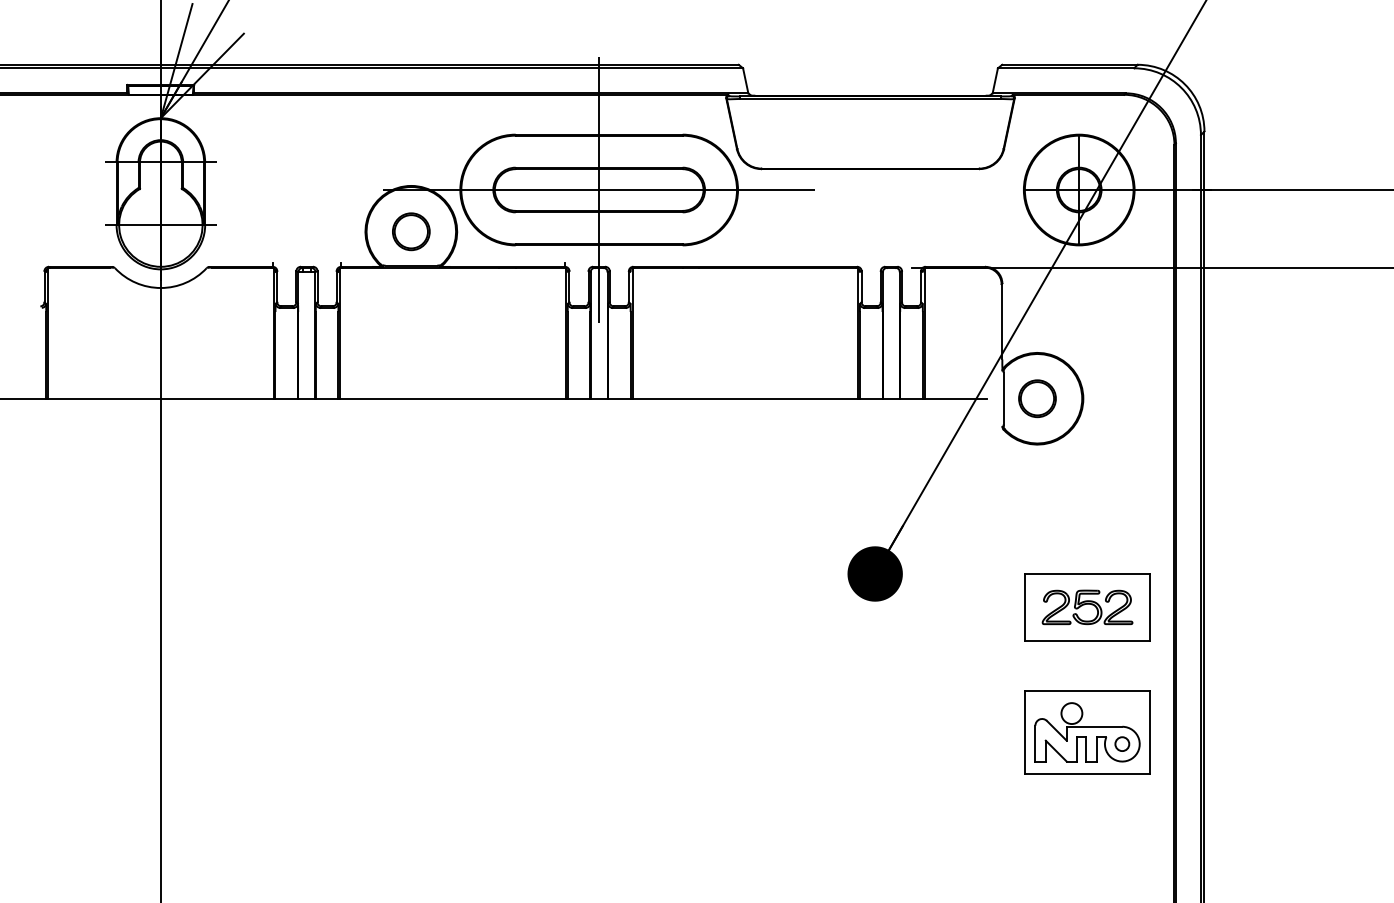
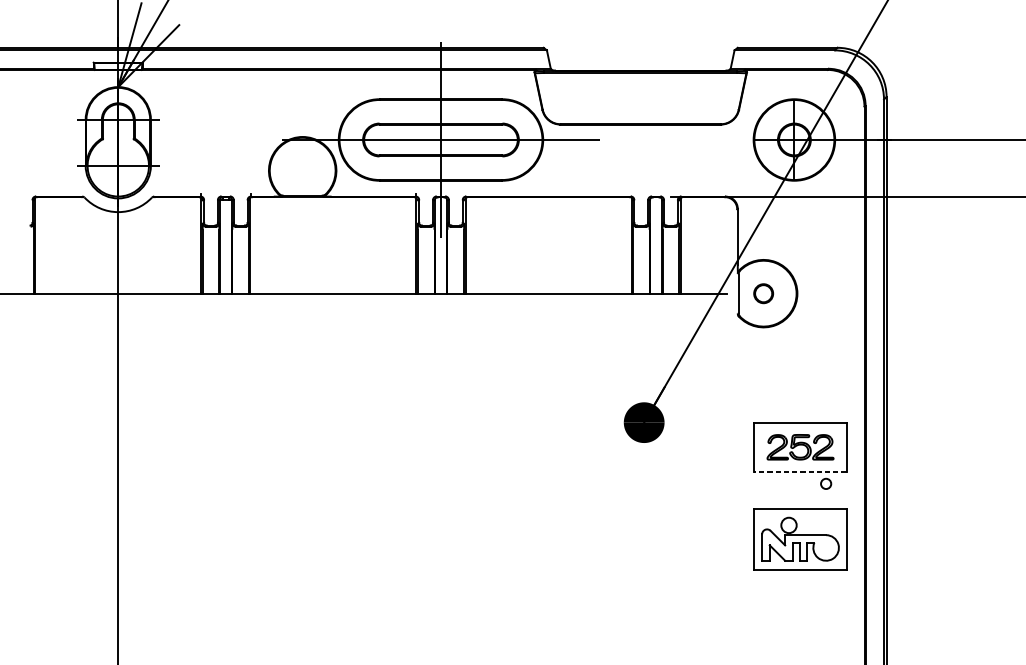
part: (411, 231) -> (302, 170), removed
part: (1037, 398) -> (763, 293), size x0.7
line: (1087, 640) -> (800, 471), solid -> dashed
circle: (1122, 743) -> (826, 483), moved

